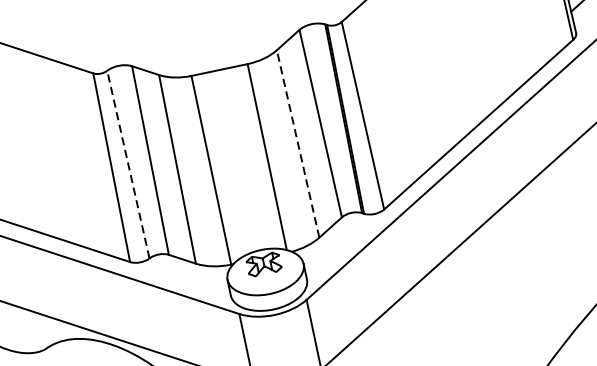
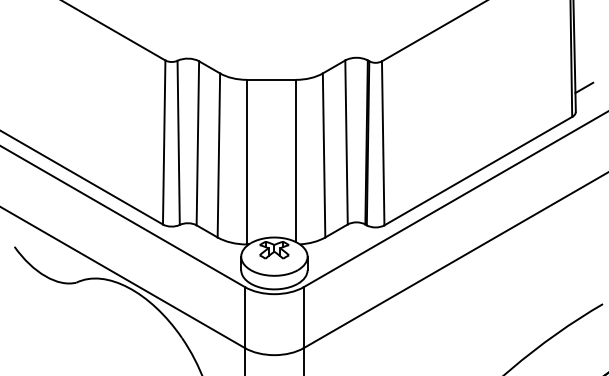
line: (298, 142) -> (324, 154), dashed -> solid
line: (128, 164) -> (178, 142), dashed -> solid

